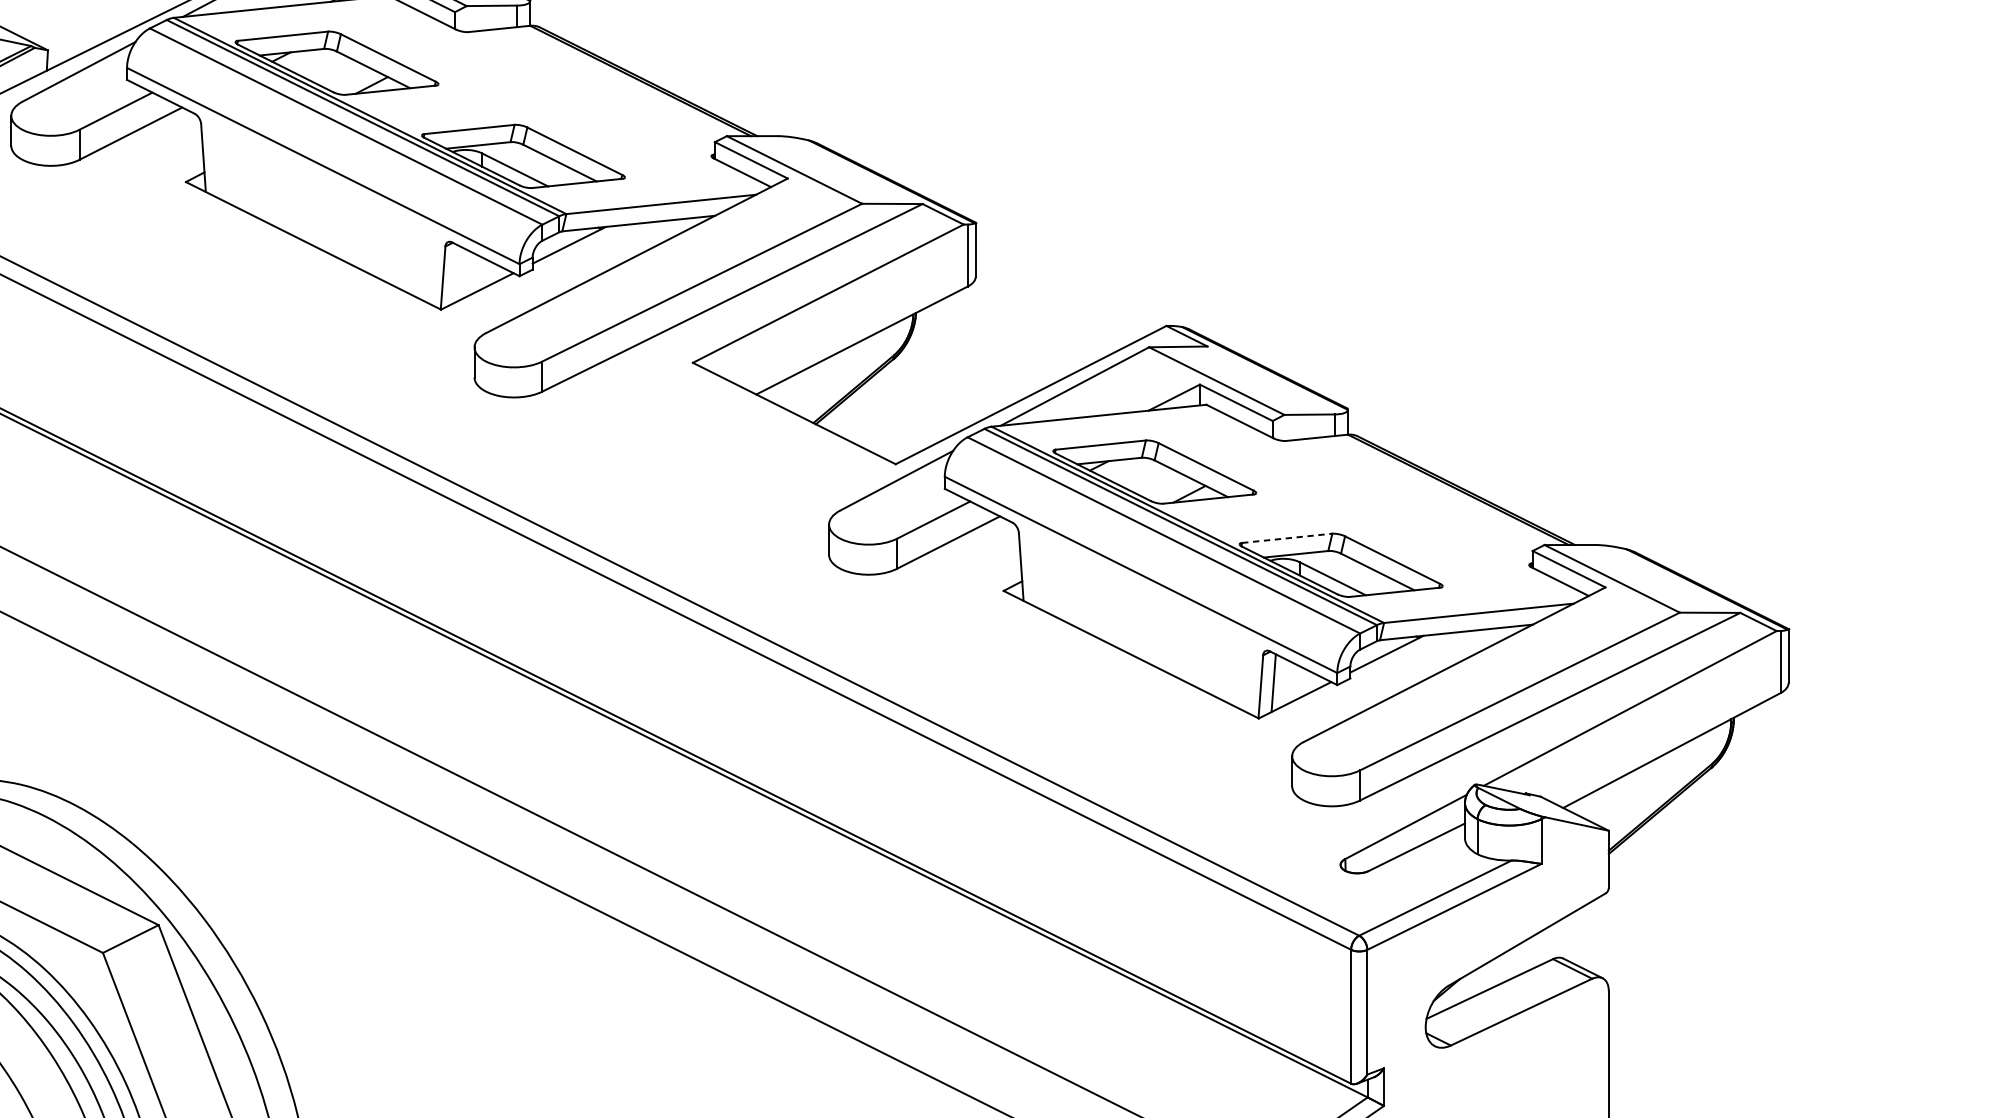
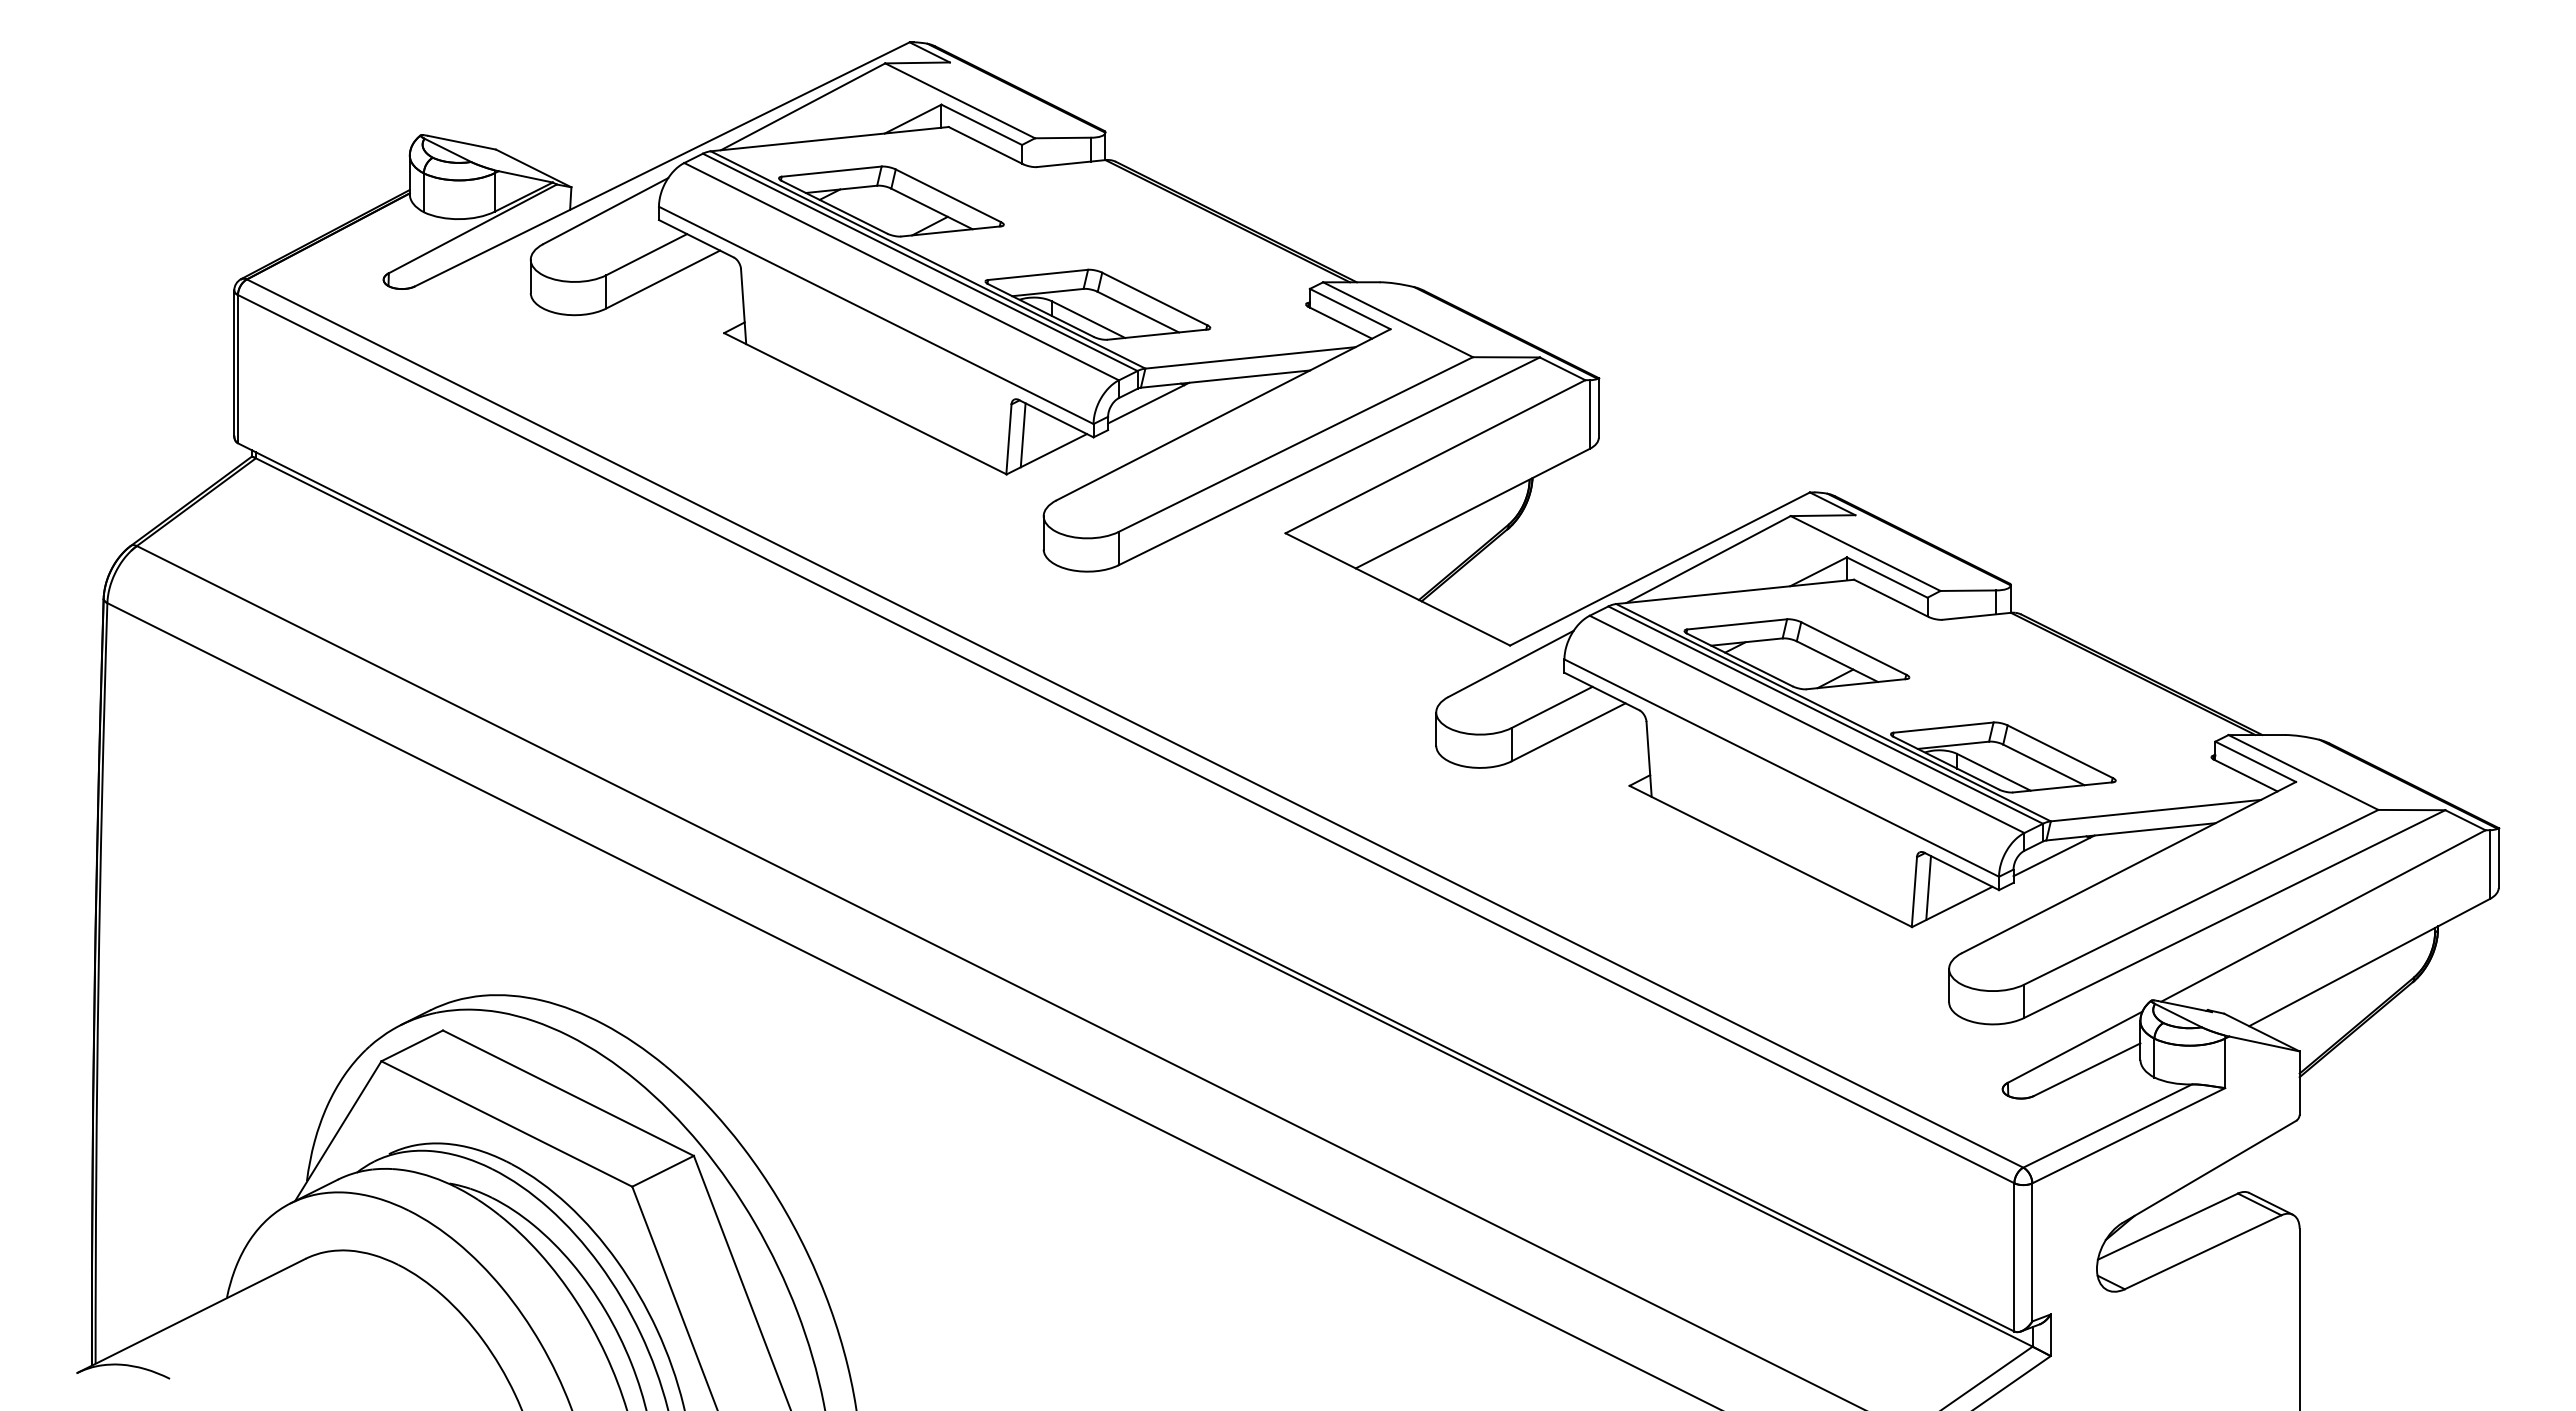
line: (455, 274) -> (1022, 435), added
line: (1288, 538) -> (1944, 727), dashed -> solid

